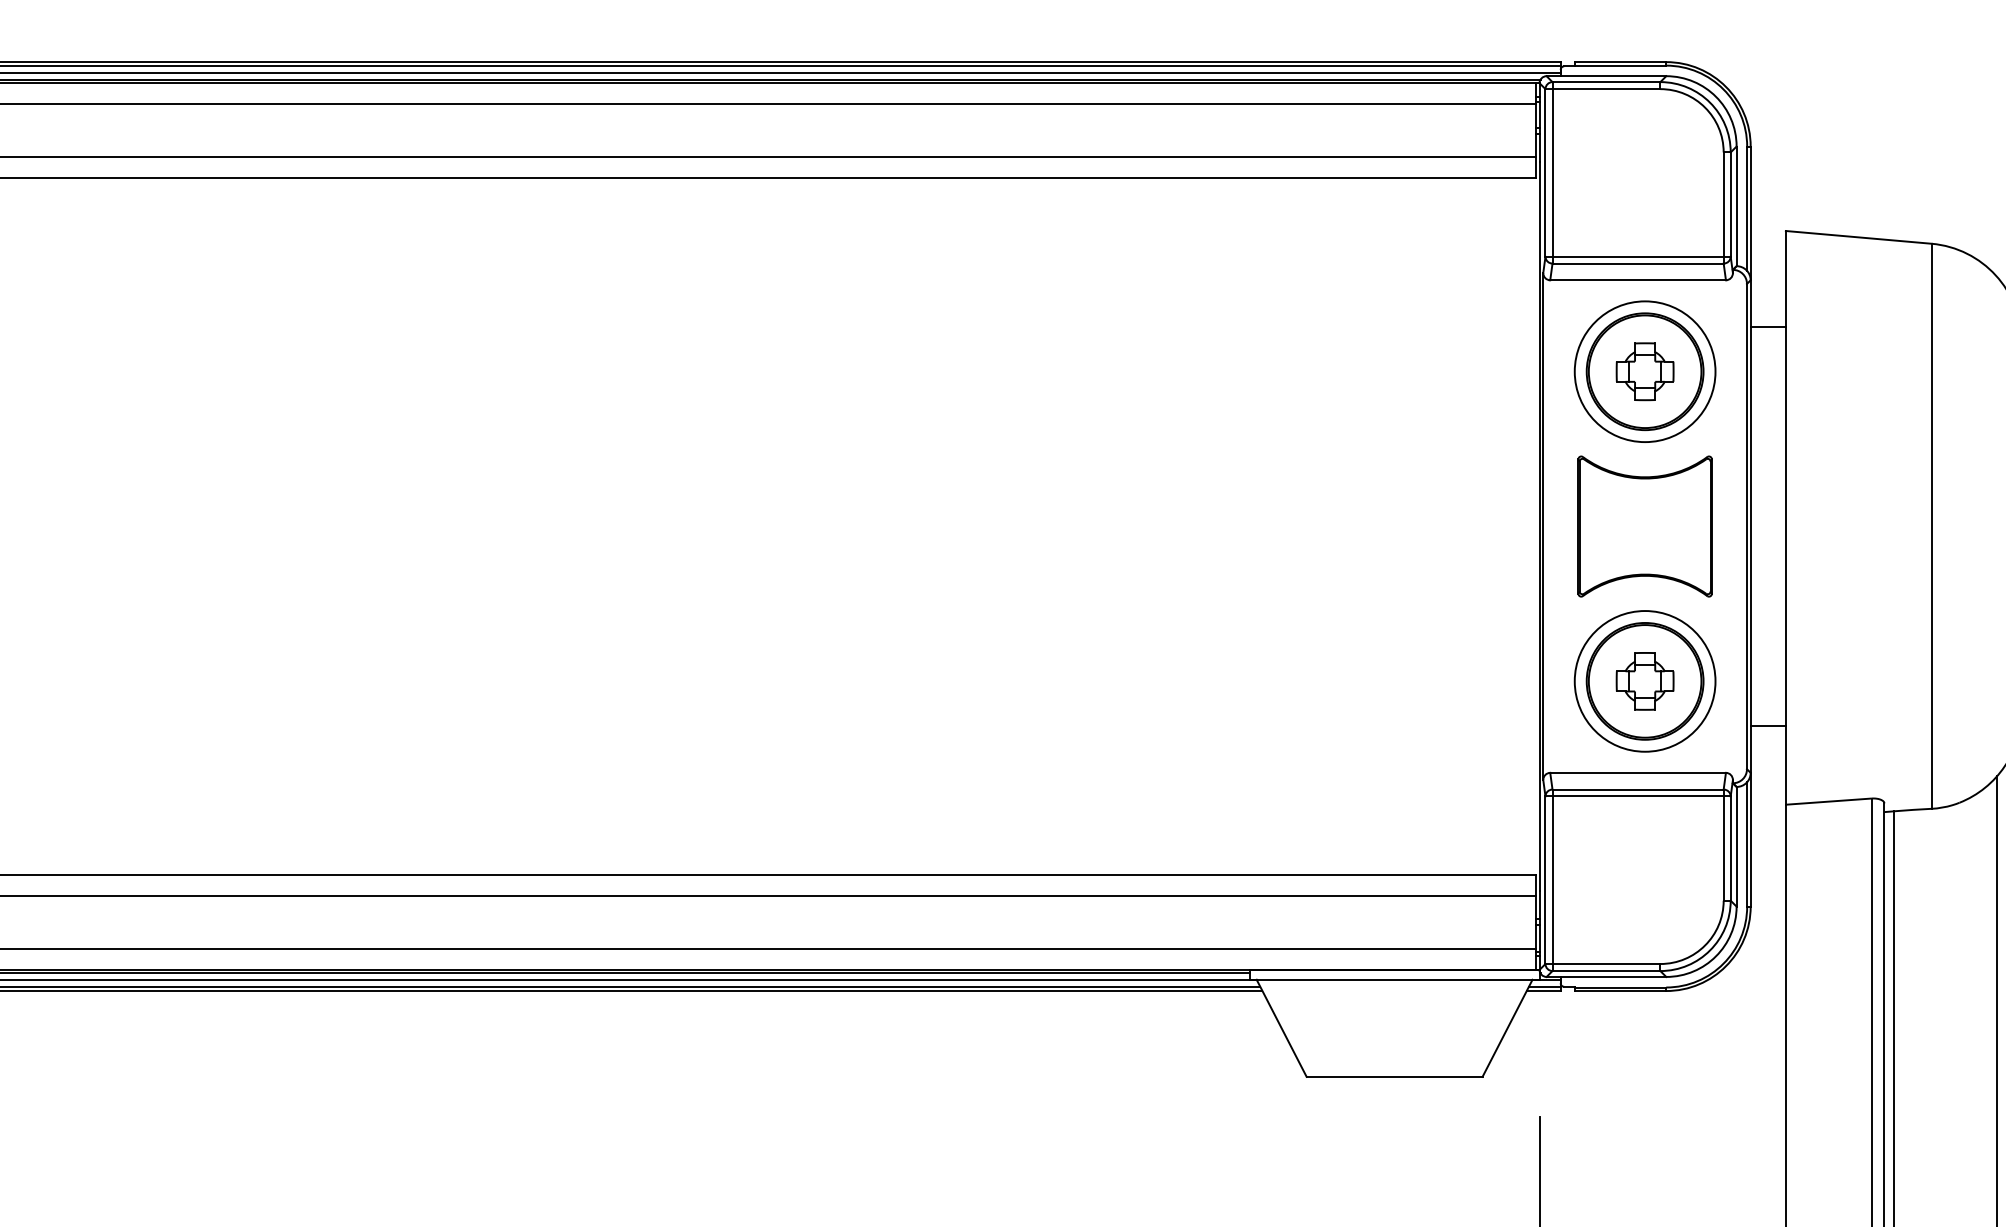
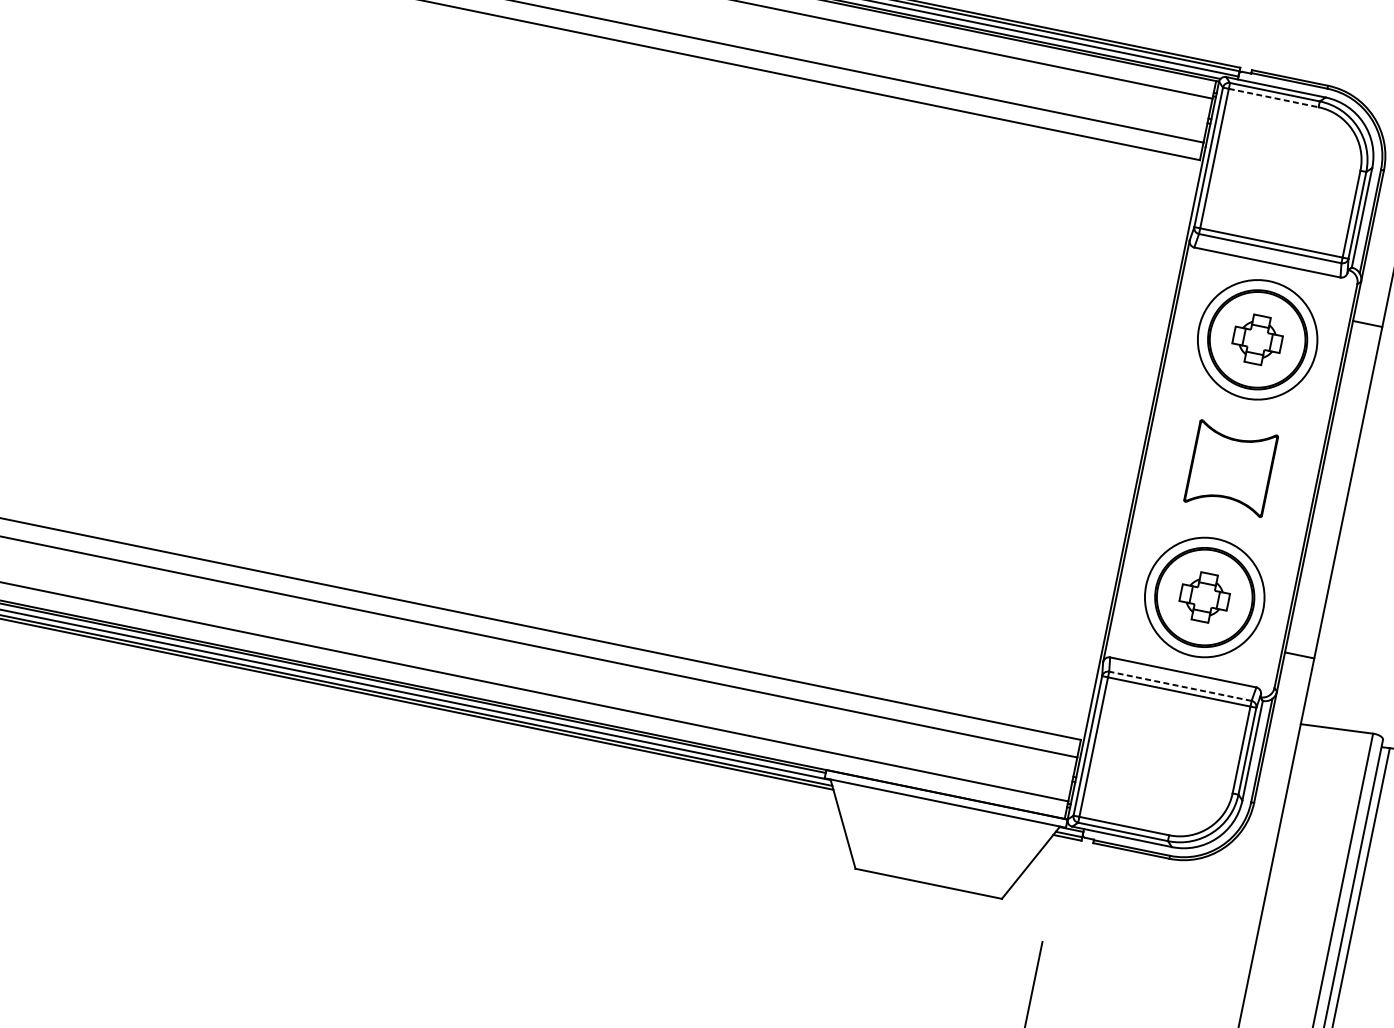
line: (1606, 89) -> (1273, 98), solid -> dashed
part: (1644, 526) -> (1230, 468), size x0.7
line: (1638, 789) -> (1180, 686), solid -> dashed

